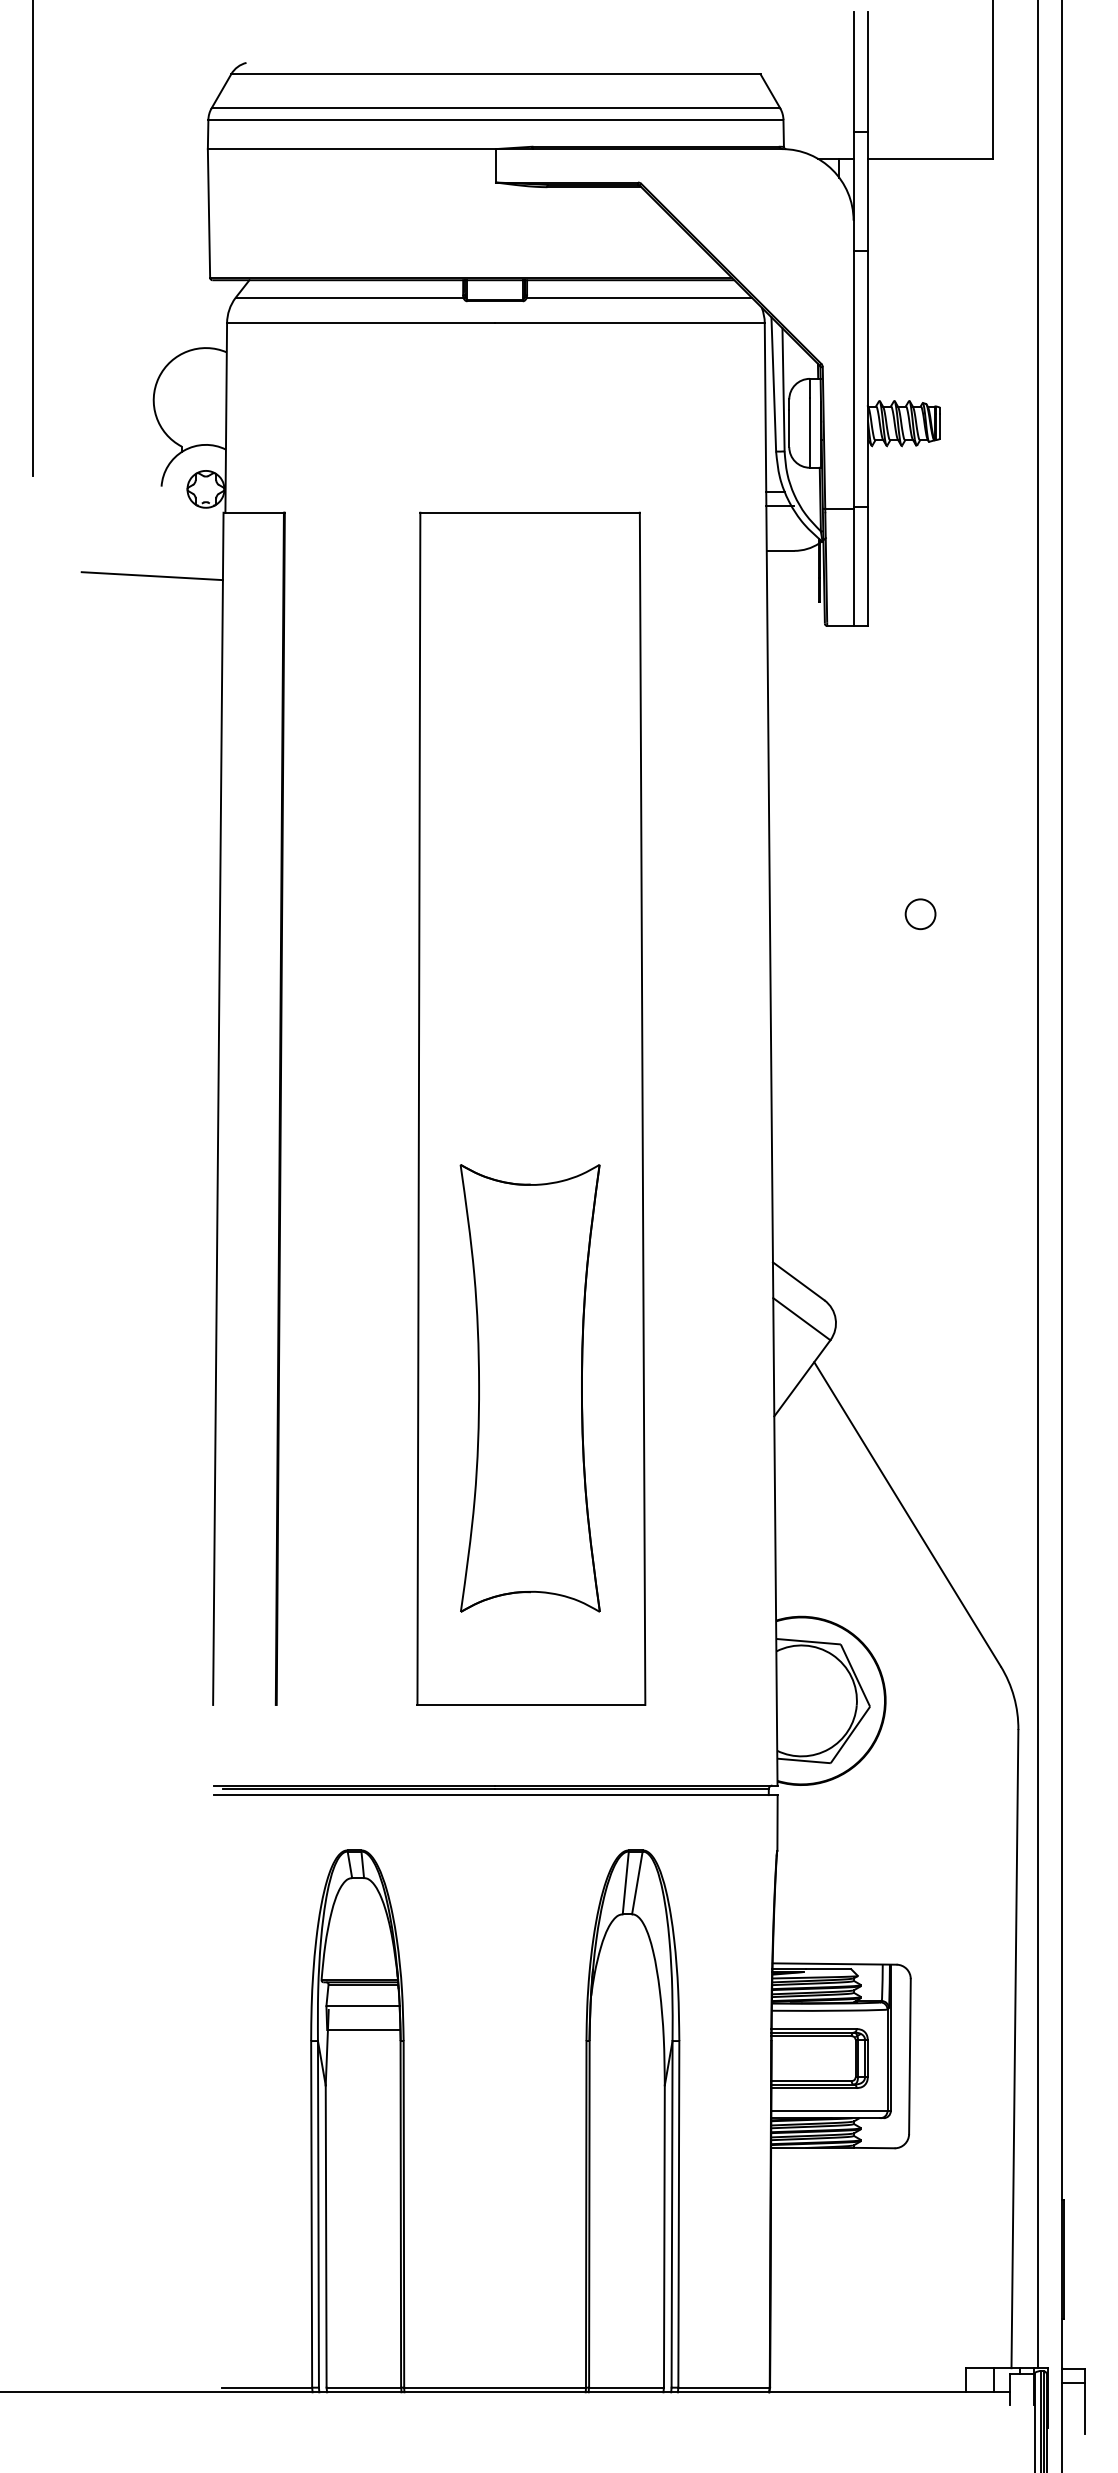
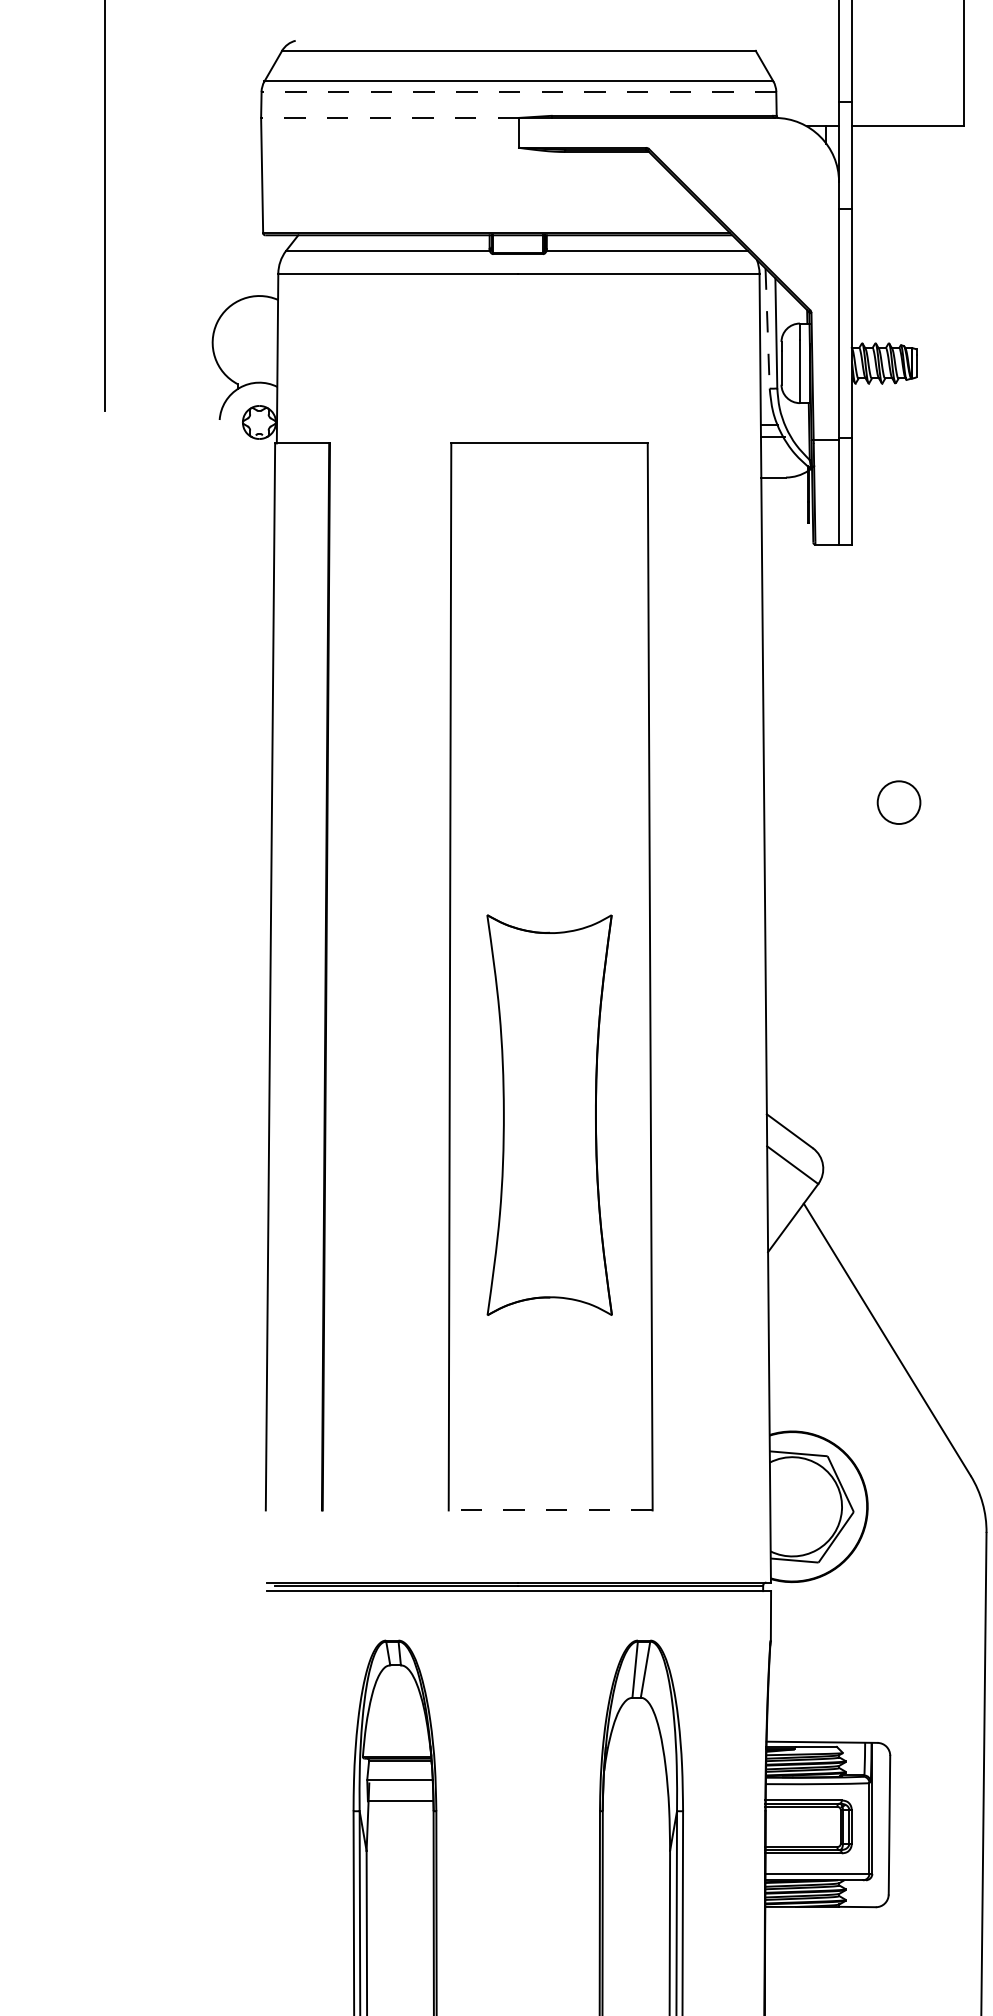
line: (495, 119) -> (518, 91), solid -> dashed
line: (351, 149) -> (389, 118), solid -> dashed
line: (773, 384) -> (767, 328), solid -> dashed
line: (151, 576) -> (210, 500), removed
circle: (920, 914) -> (898, 802), size x1.6
part: (529, 1388) -> (548, 1115), moved
line: (531, 1704) -> (550, 1510), solid -> dashed

